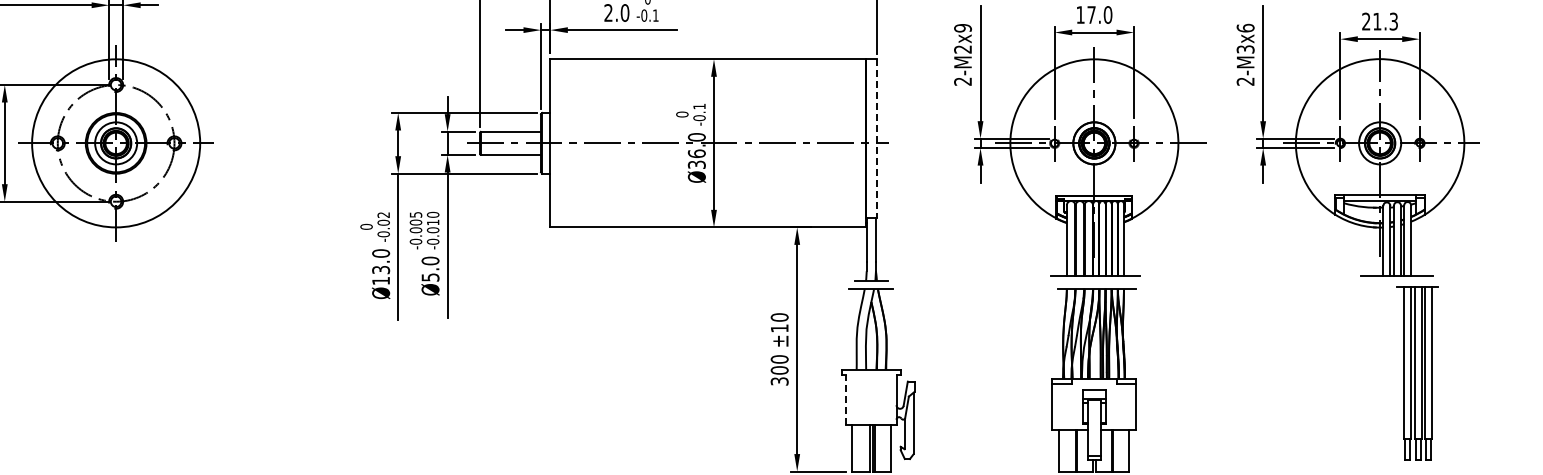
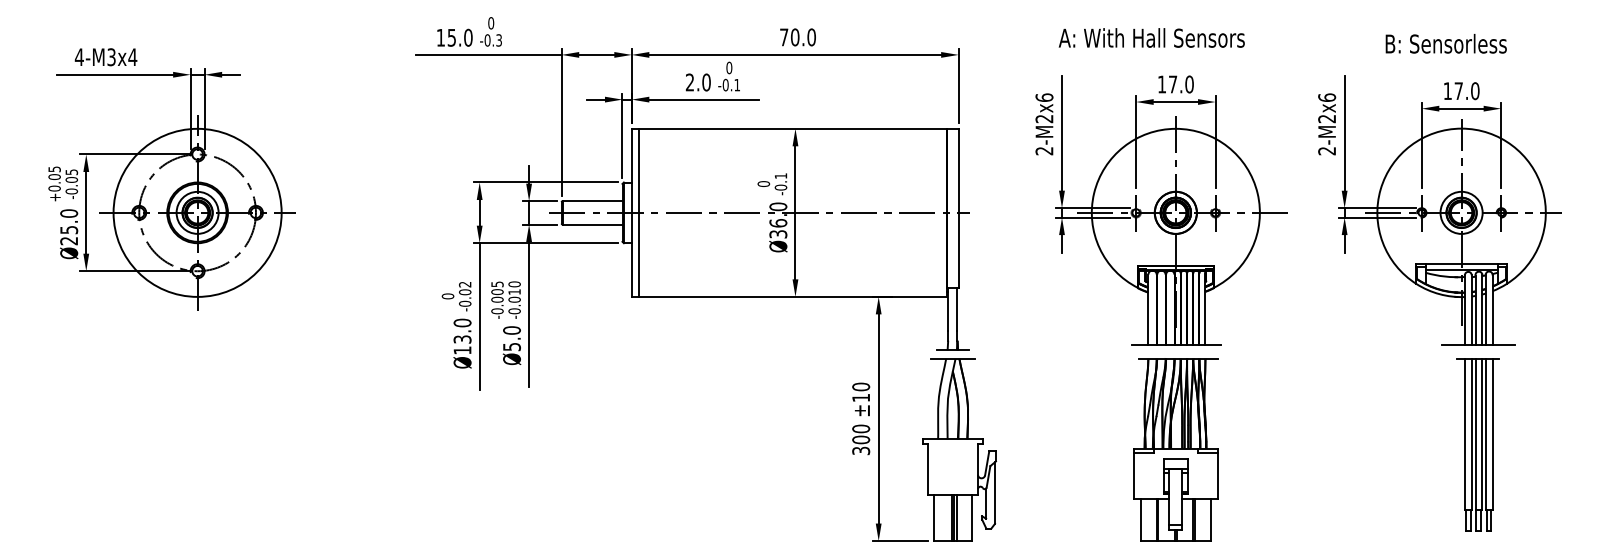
text: (1380, 22) -> (1461, 91), 21.3 -> 17.0
text: (963, 28) -> (1044, 97), 2-M2x9 -> 2-M2x6
text: (1246, 49) -> (1327, 118), 2-M3x6 -> 2-M2x6
line: (877, 139) -> (958, 208), dashed -> solid
line: (557, 143) -> (638, 212), added
part: (1417, 373) -> (1477, 444), moved
line: (846, 400) -> (927, 469), dashed -> solid

